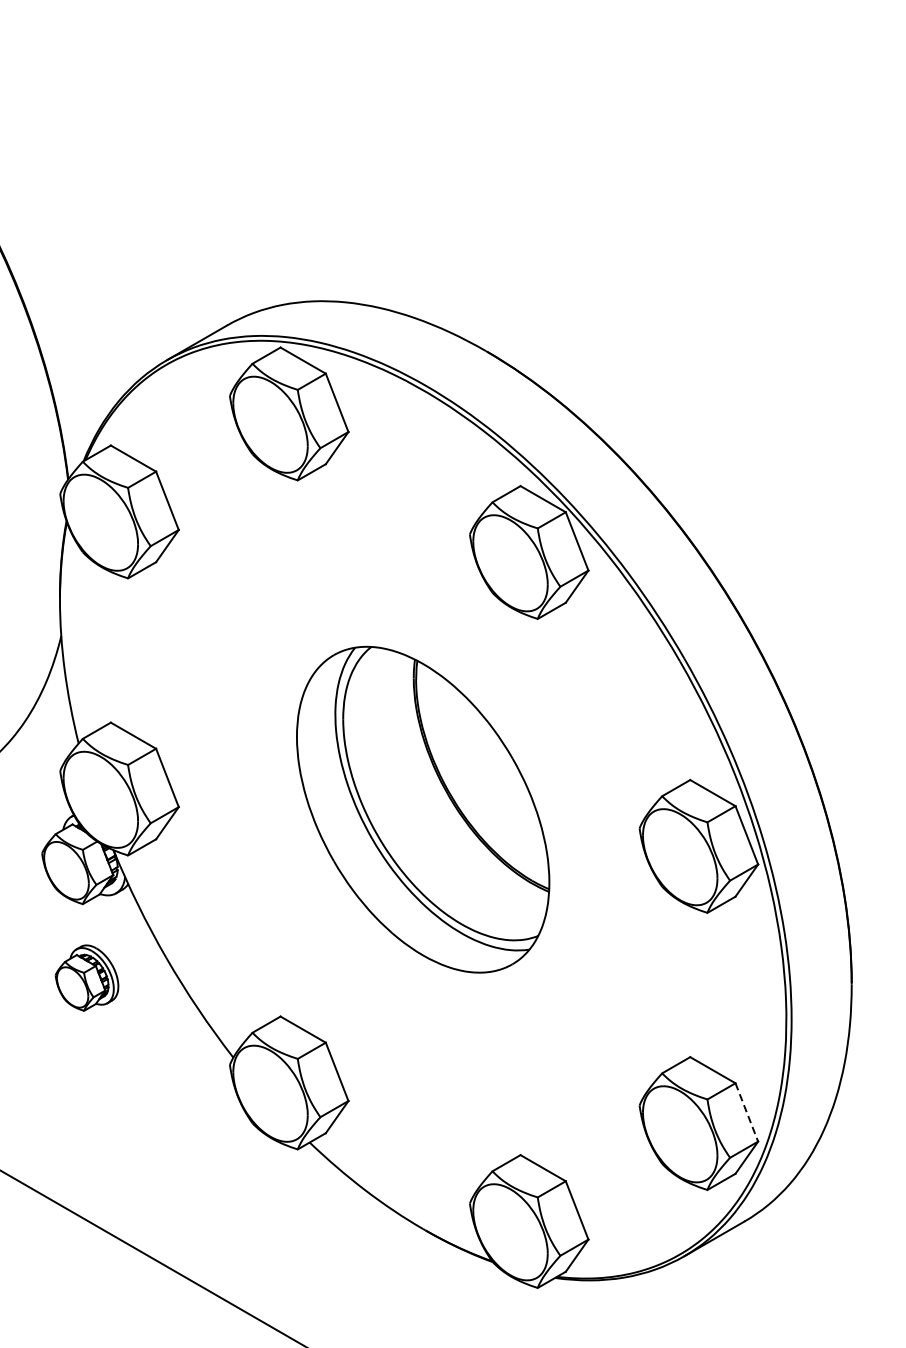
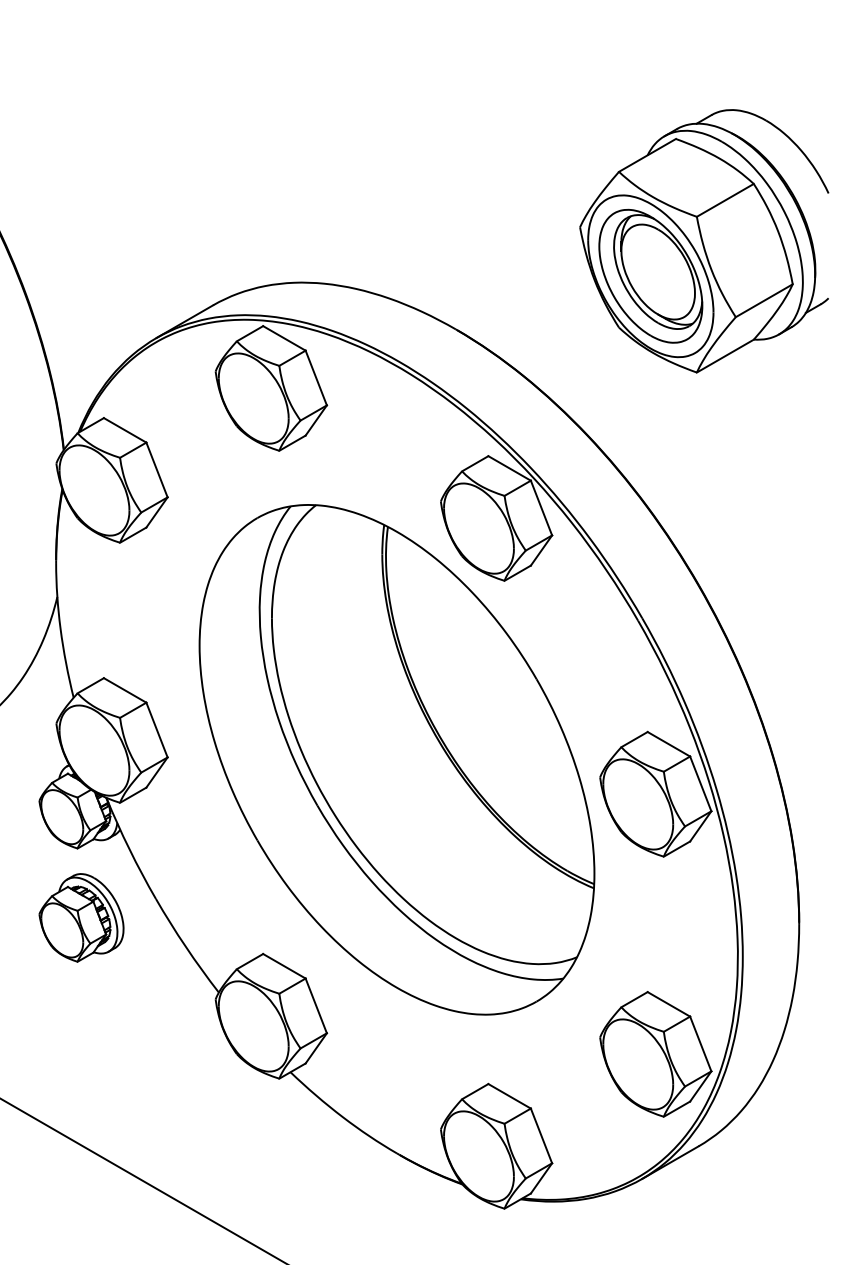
part: (750, 257) -> (704, 241), added
part: (422, 809) -> (396, 759), size x1.67
part: (87, 977) -> (81, 917), size x1.43
line: (746, 1112) -> (700, 1044), dashed -> solid

